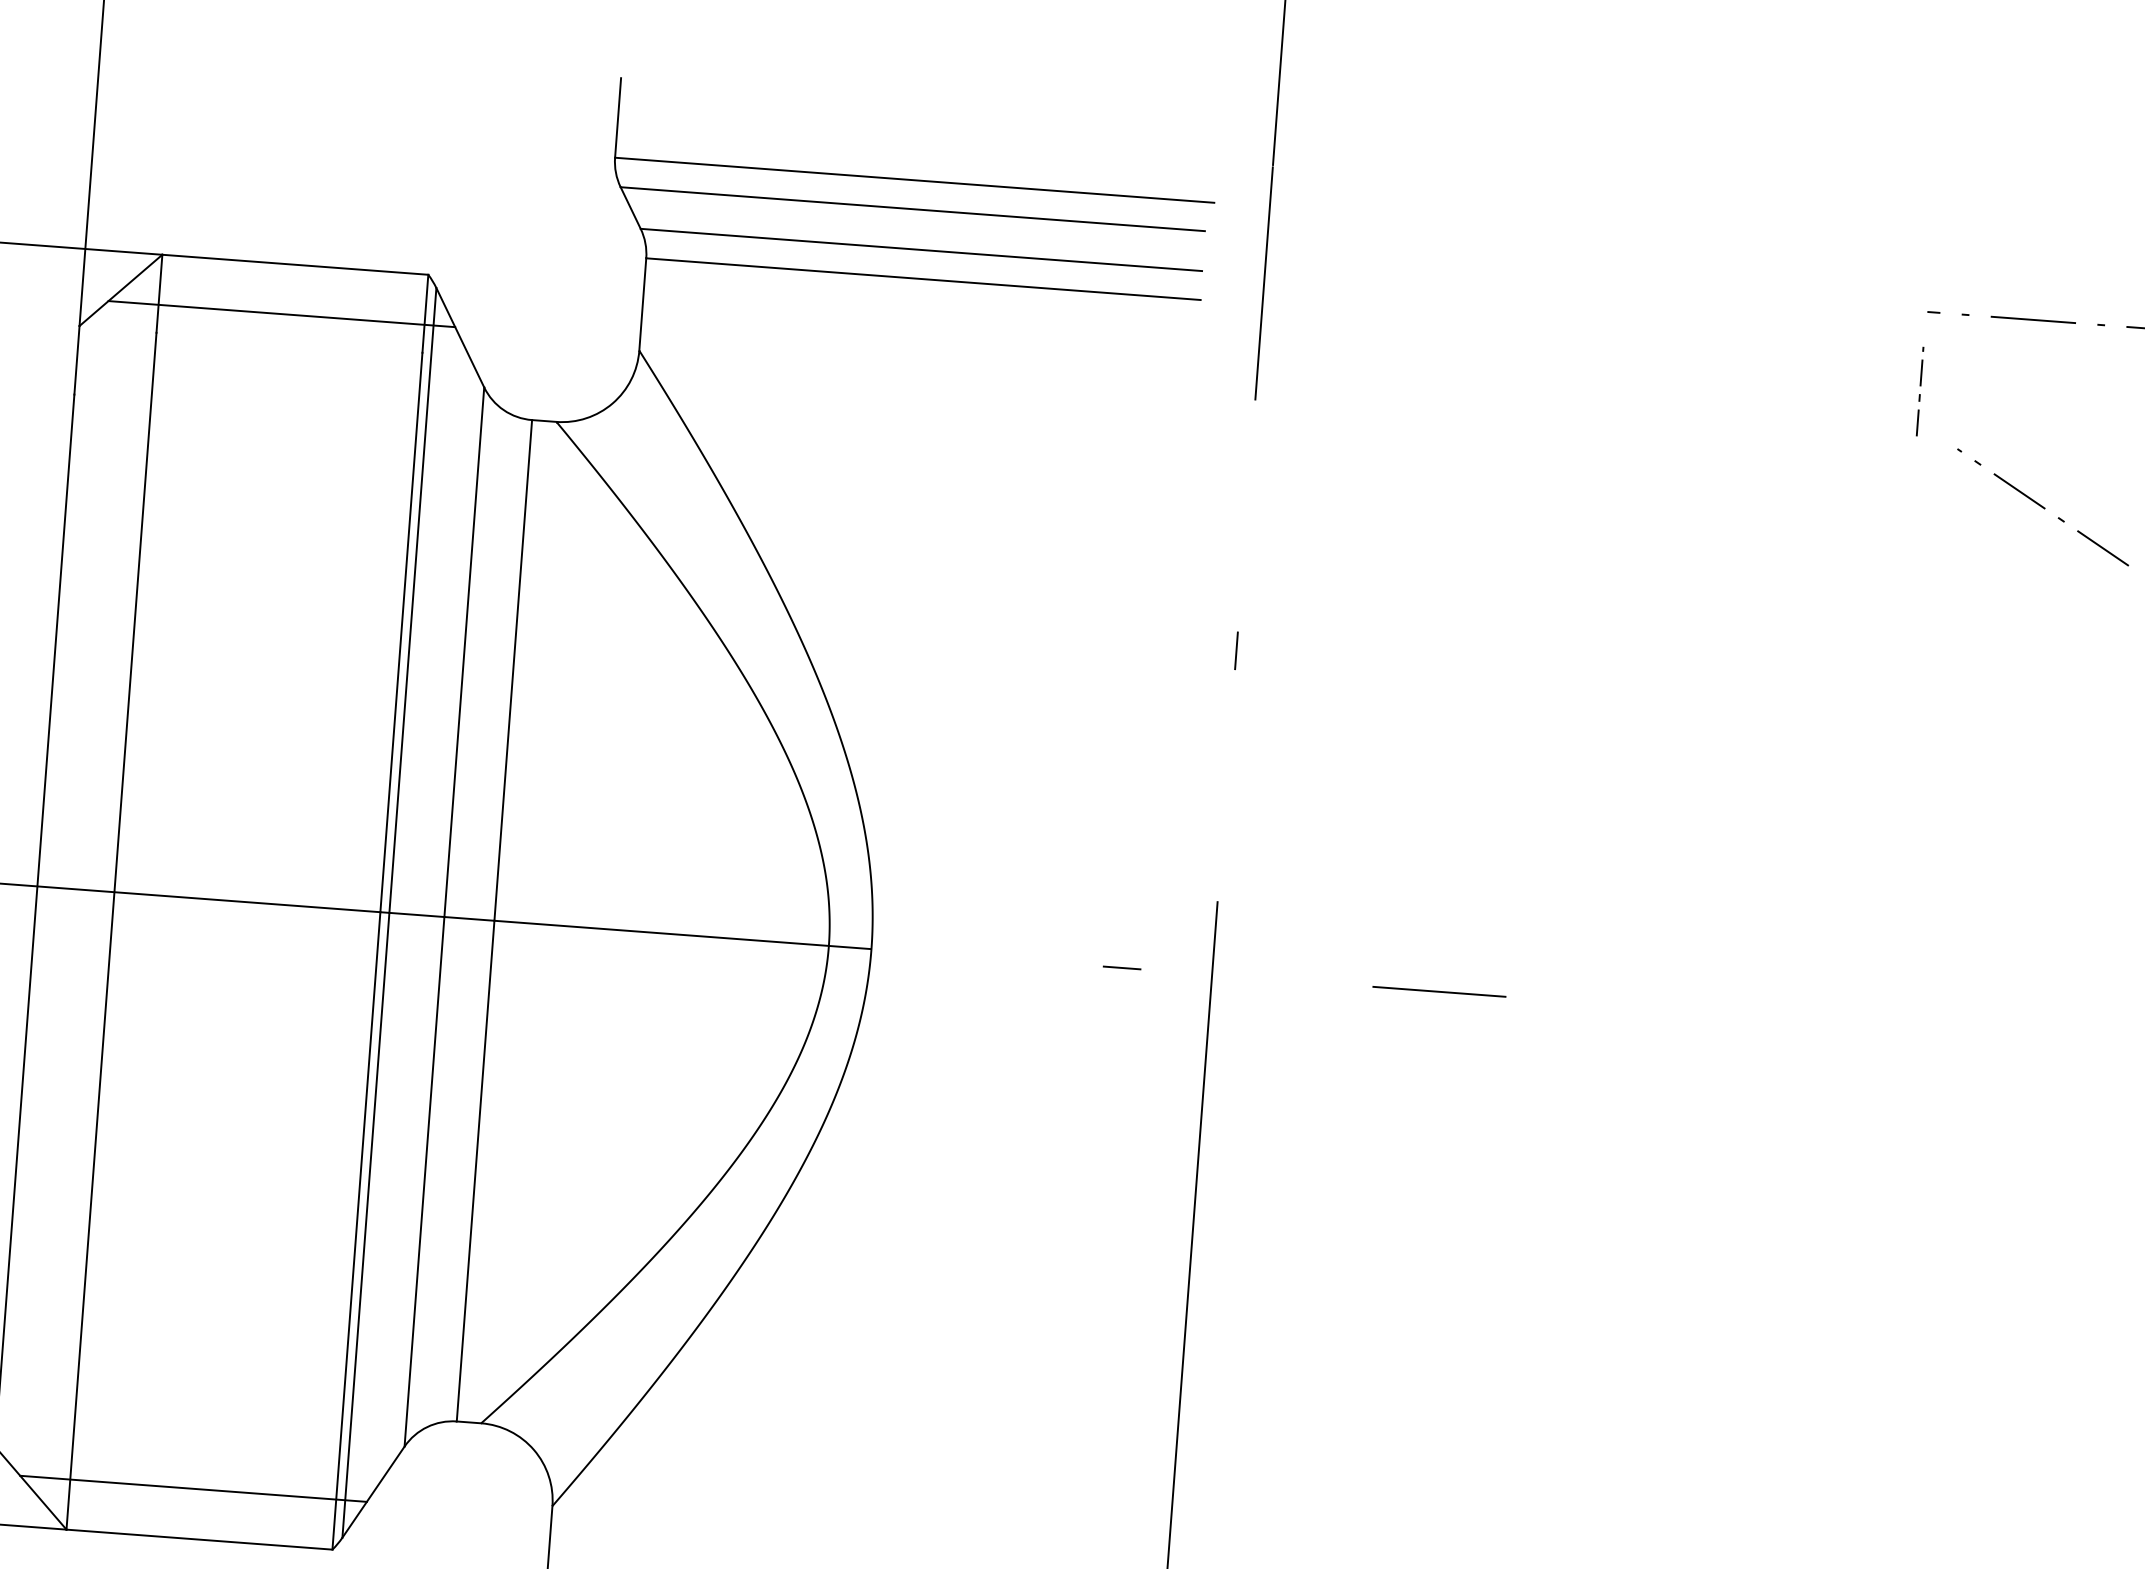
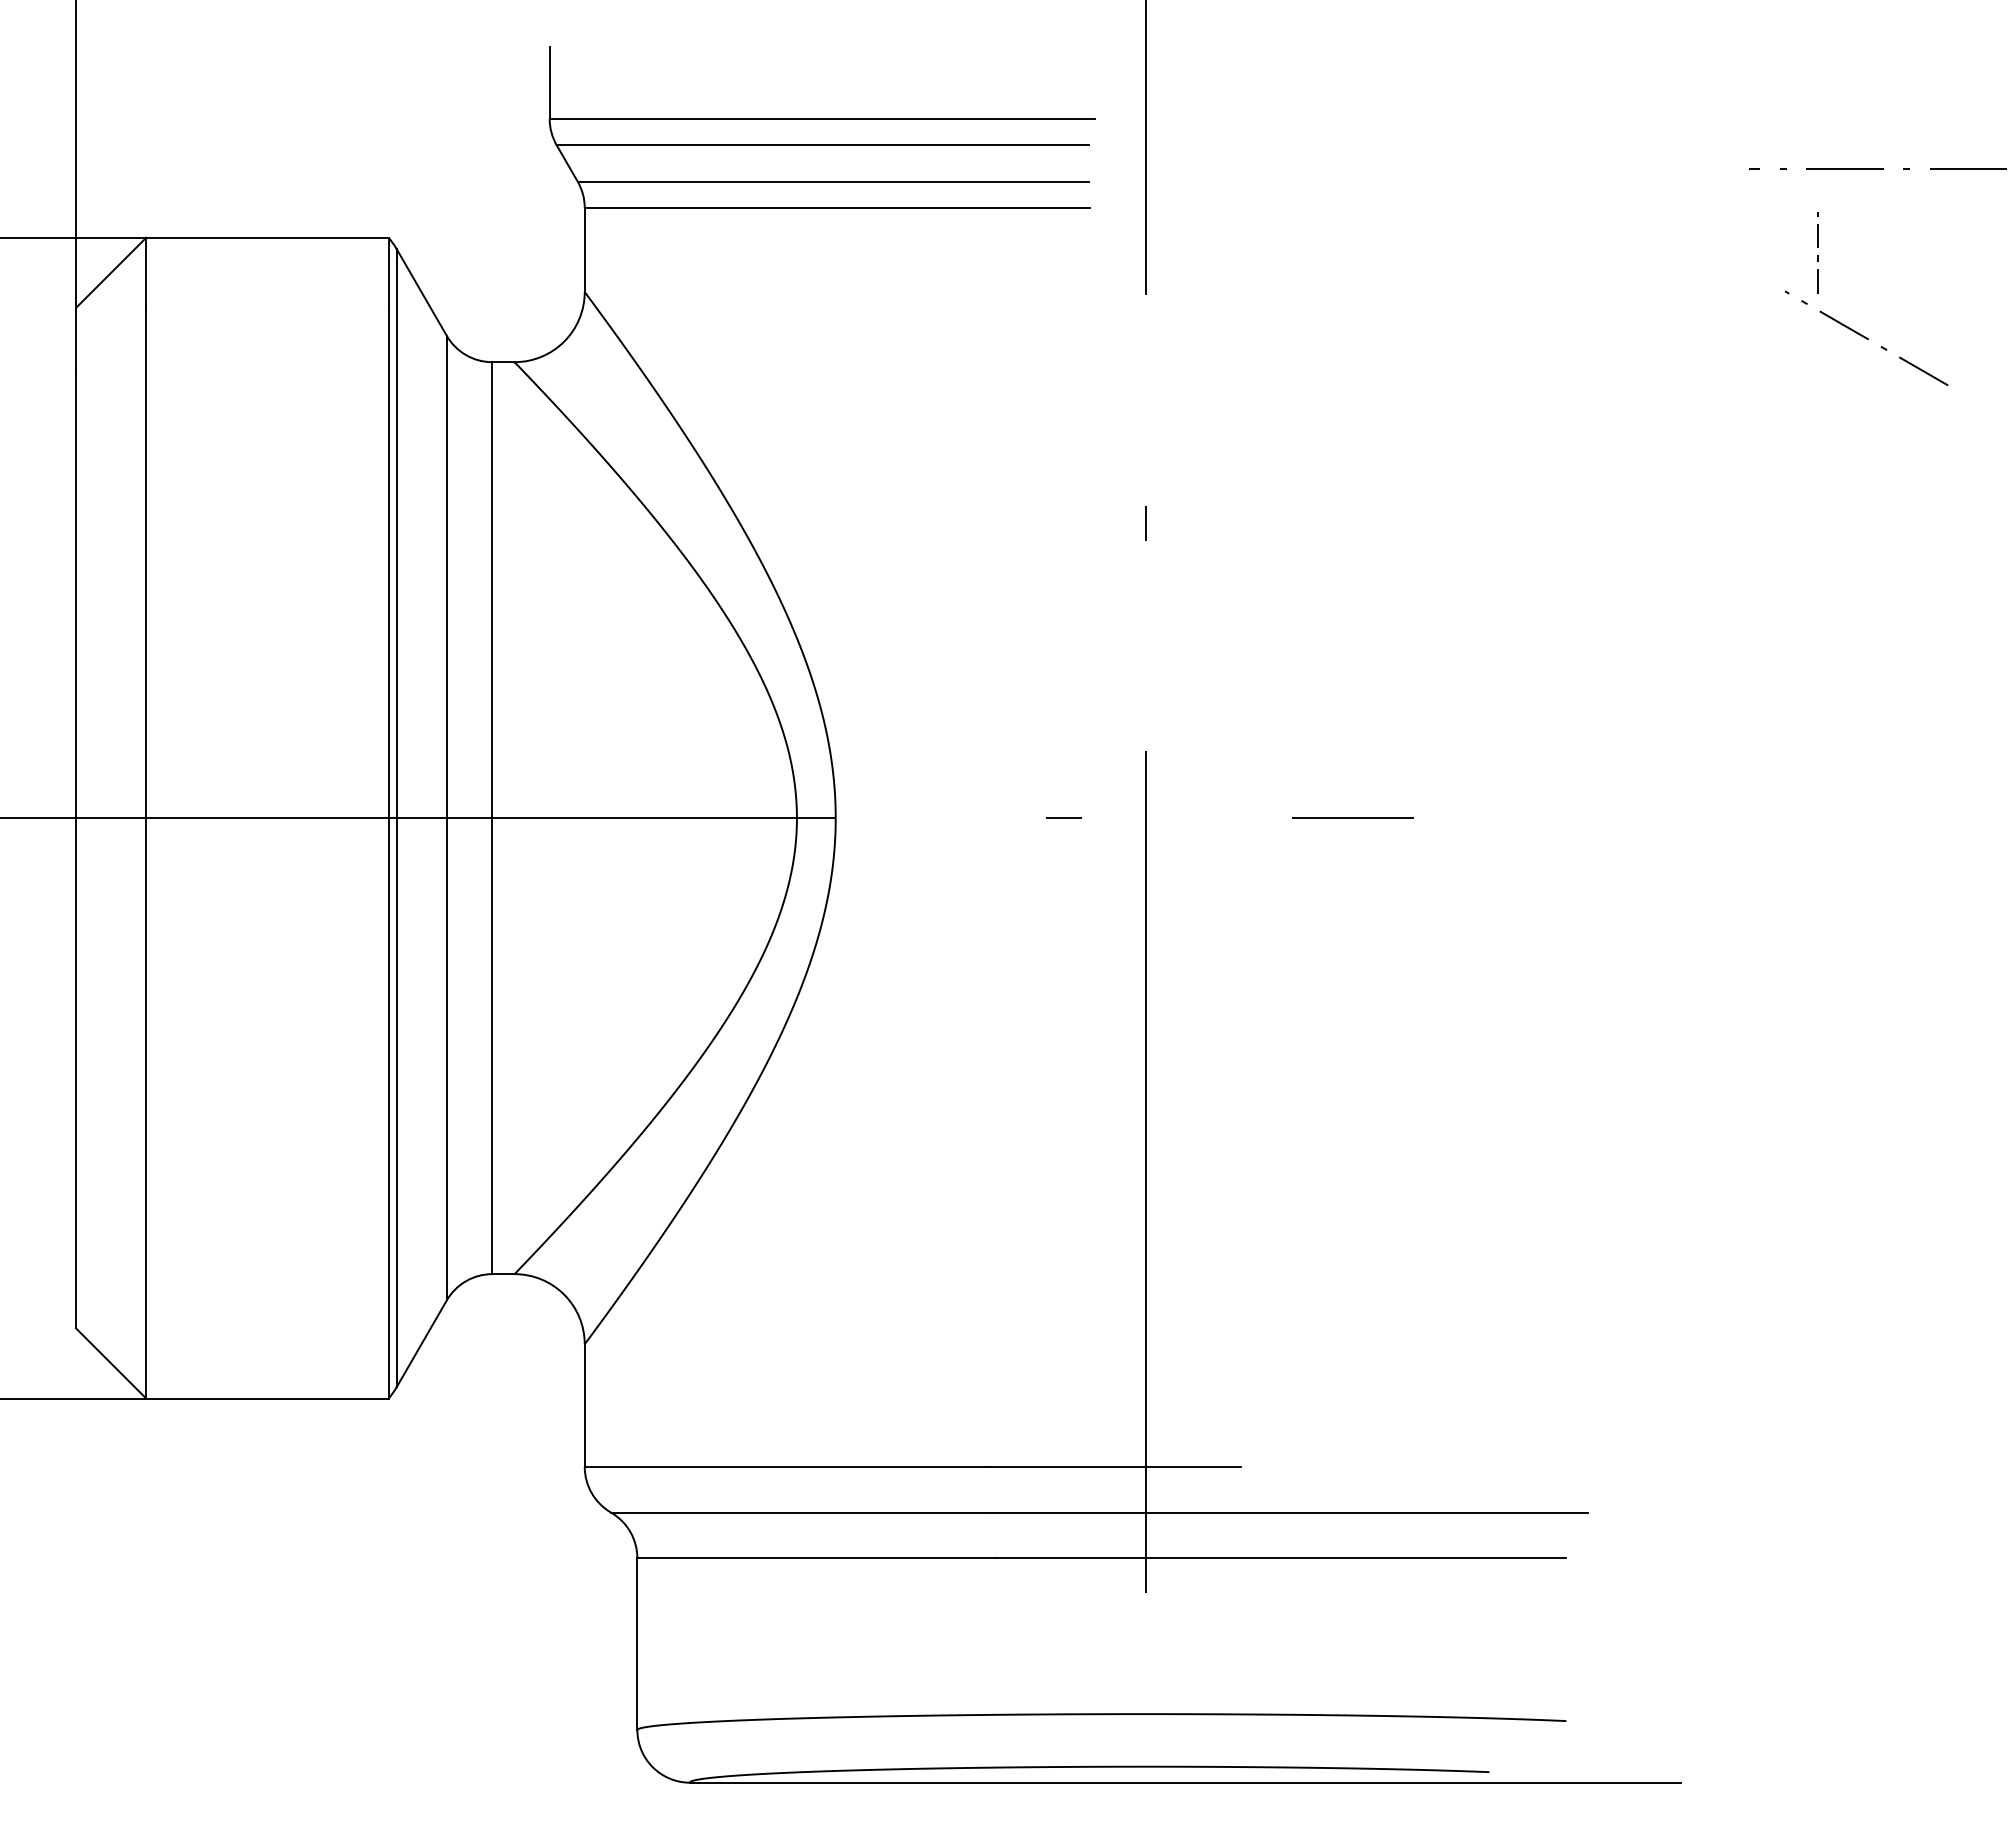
line: (281, 314) -> (258, 283), removed
line: (1918, 394) -> (1817, 255), moved
line: (193, 1489) -> (258, 1353), removed

